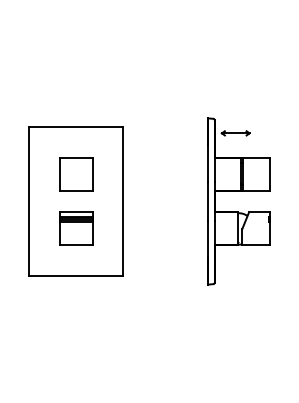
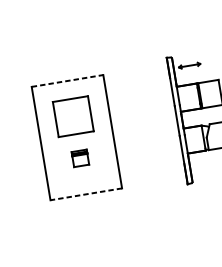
line: (76, 127) -> (67, 81), solid -> dashed
part: (76, 174) -> (73, 117), size x1.4
part: (76, 228) -> (80, 158), size x0.6
line: (75, 275) -> (85, 194), solid -> dashed

